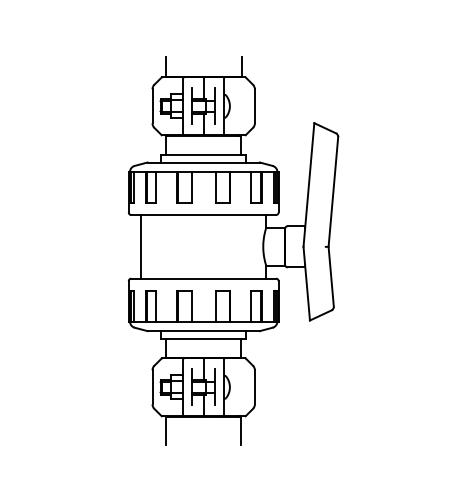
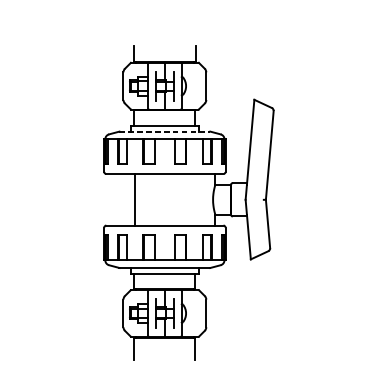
line: (204, 162) -> (165, 131), solid -> dashed
line: (141, 246) -> (134, 199), moved

